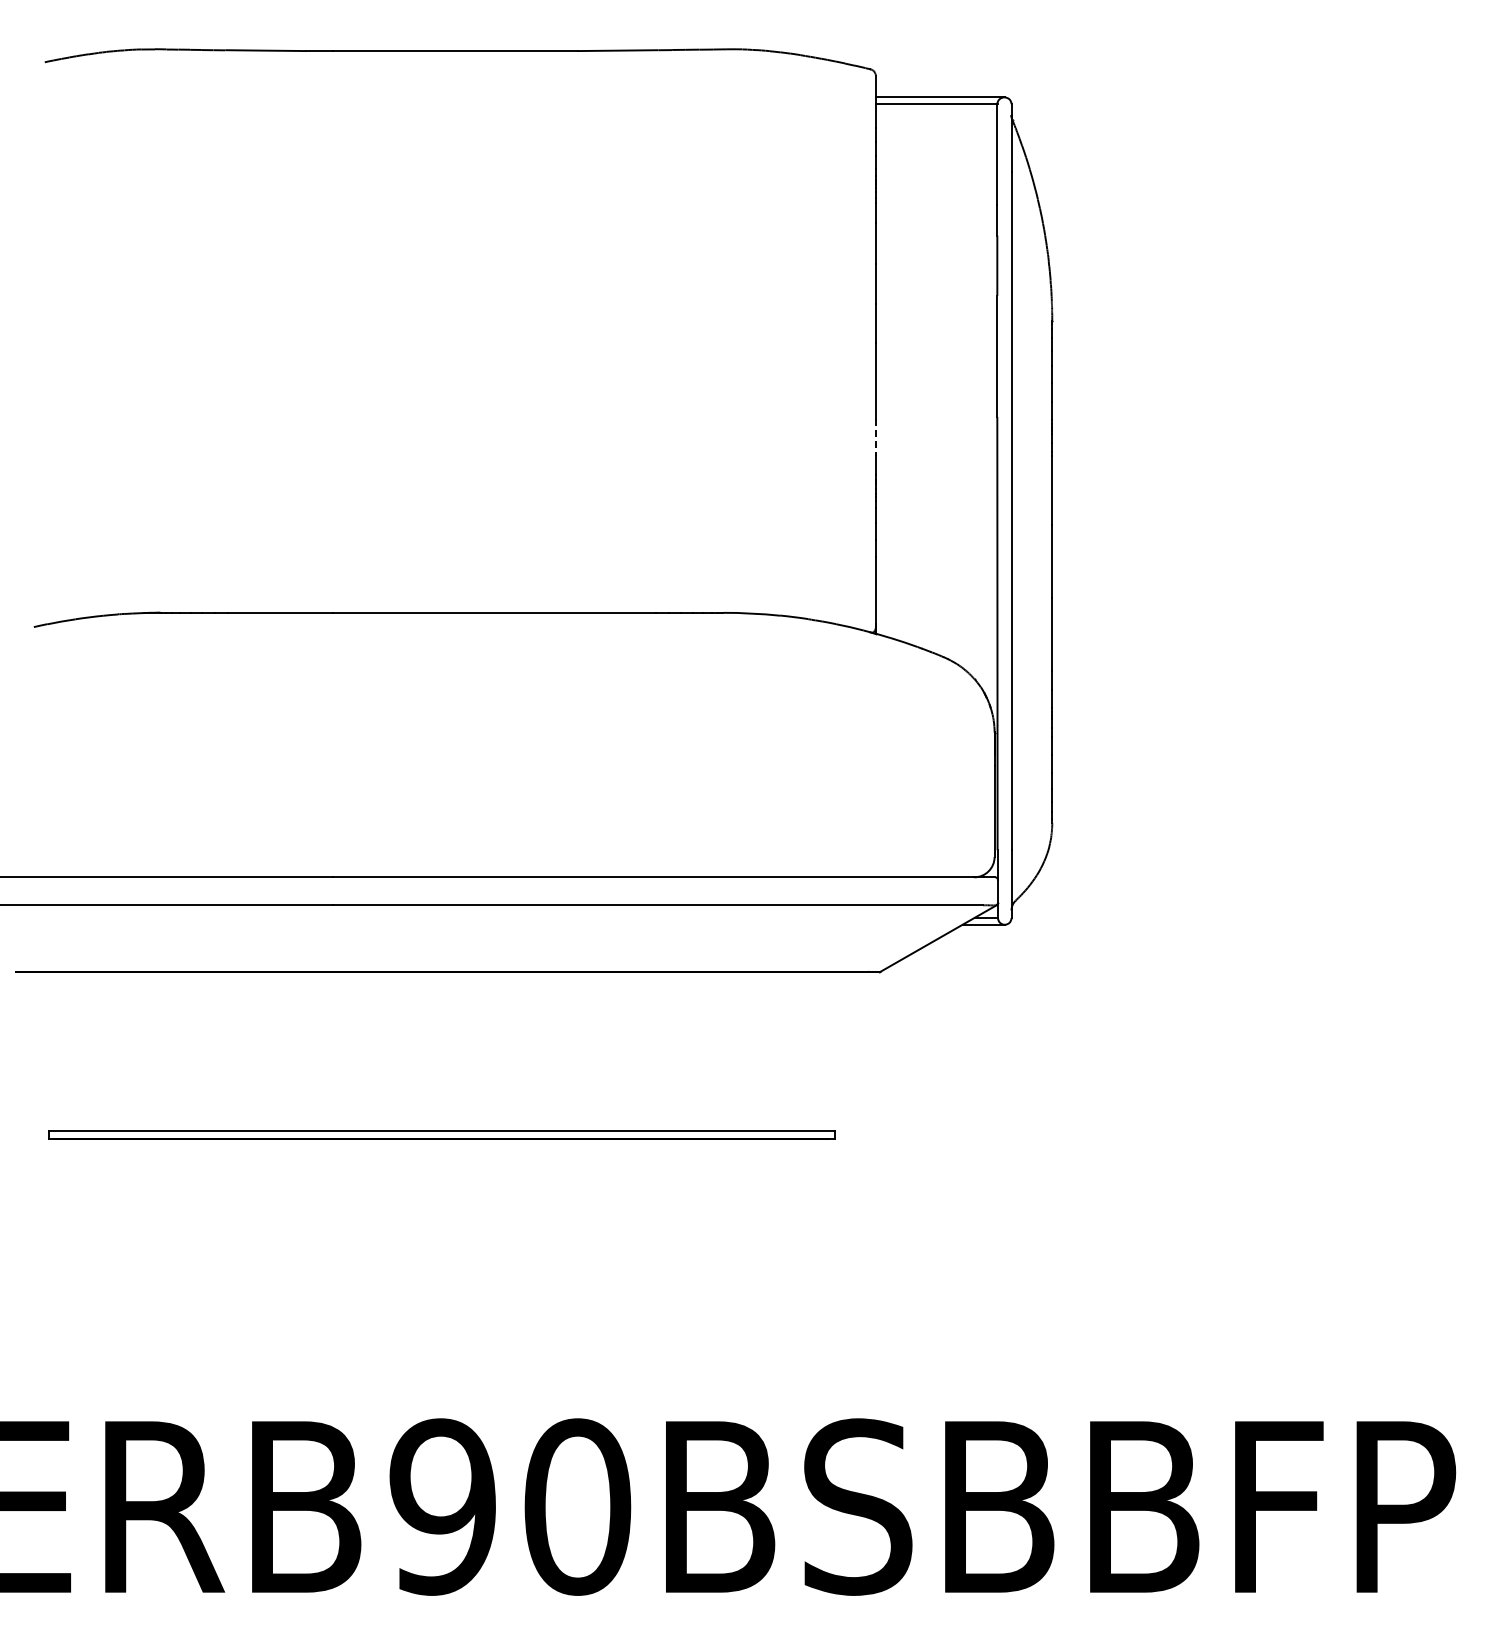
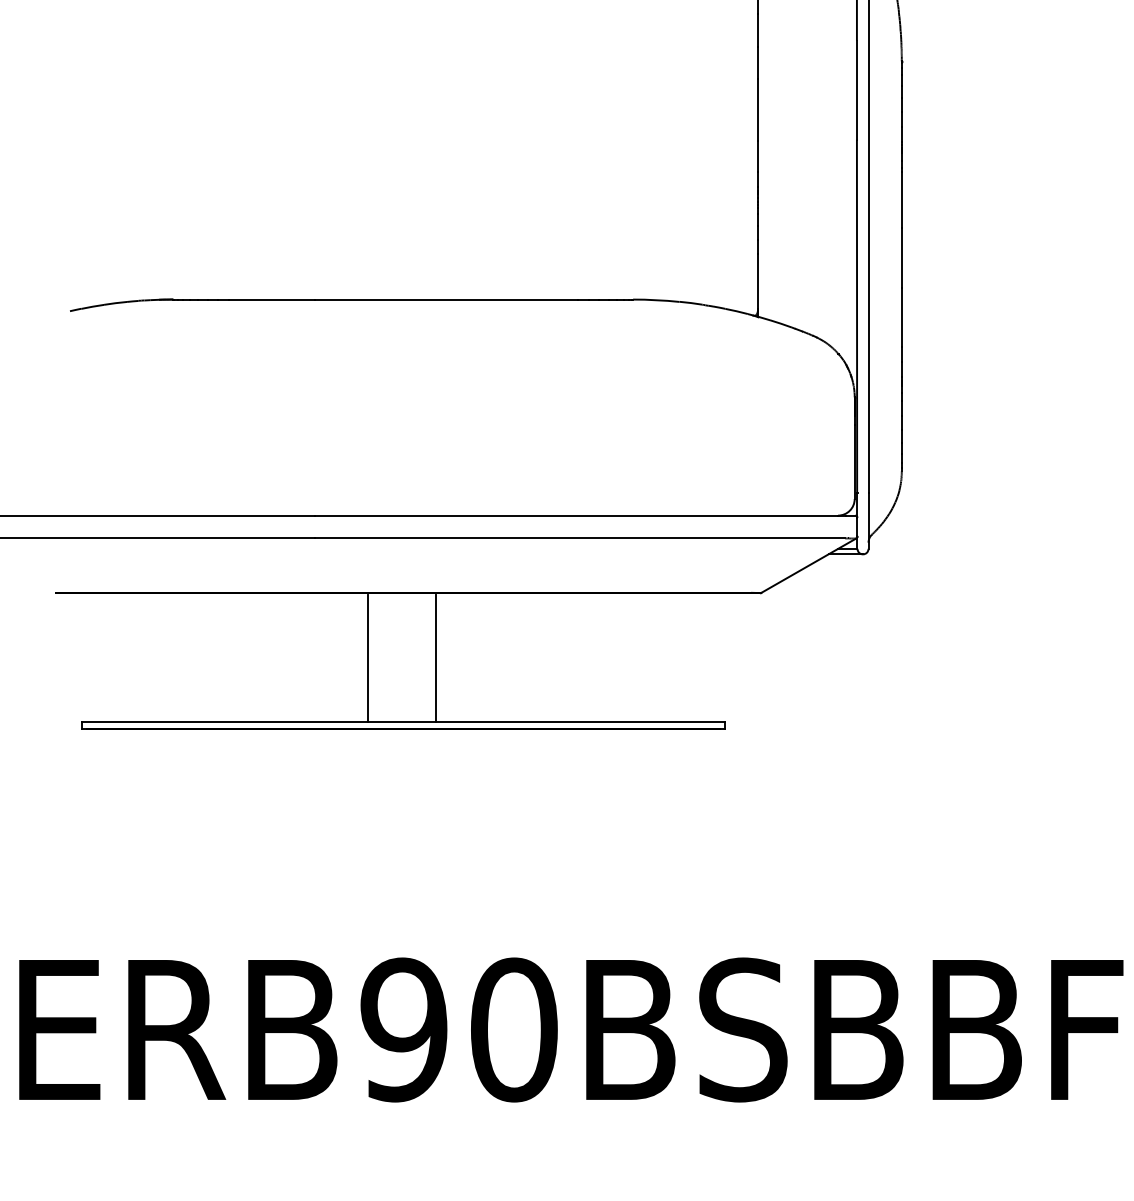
line: (875, 437) -> (757, 156), dashed -> solid
line: (398, 1052) -> (367, 658), added
line: (482, 1052) -> (436, 658), added

